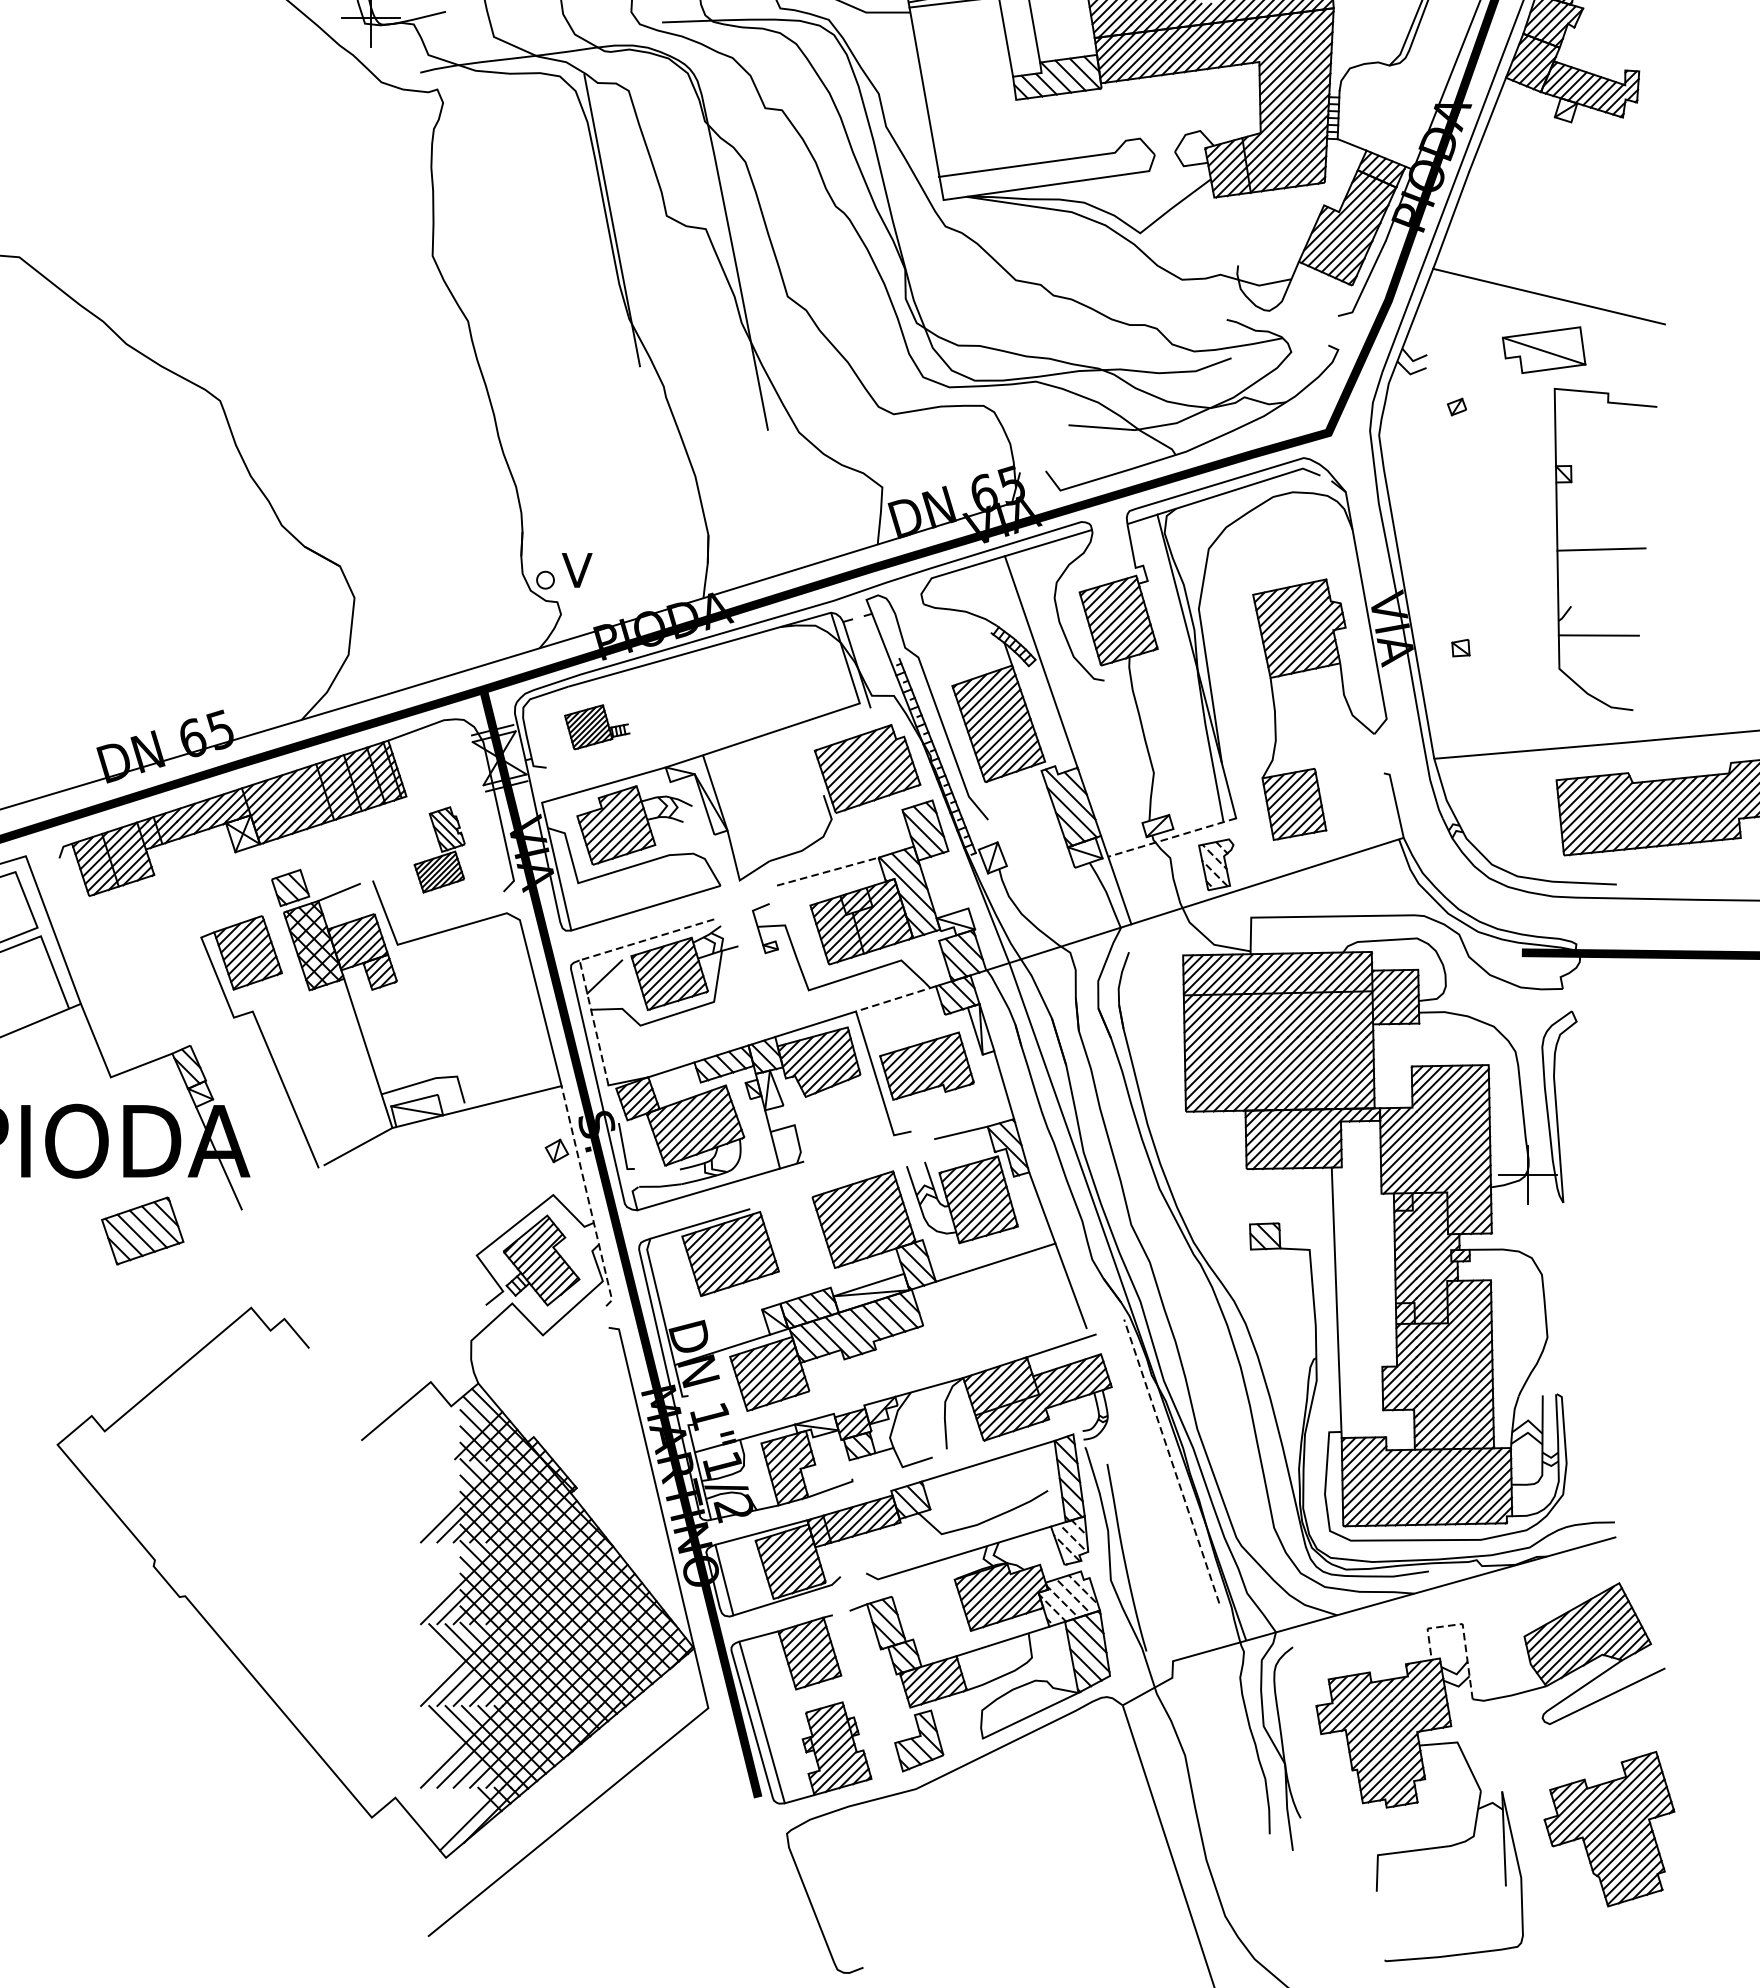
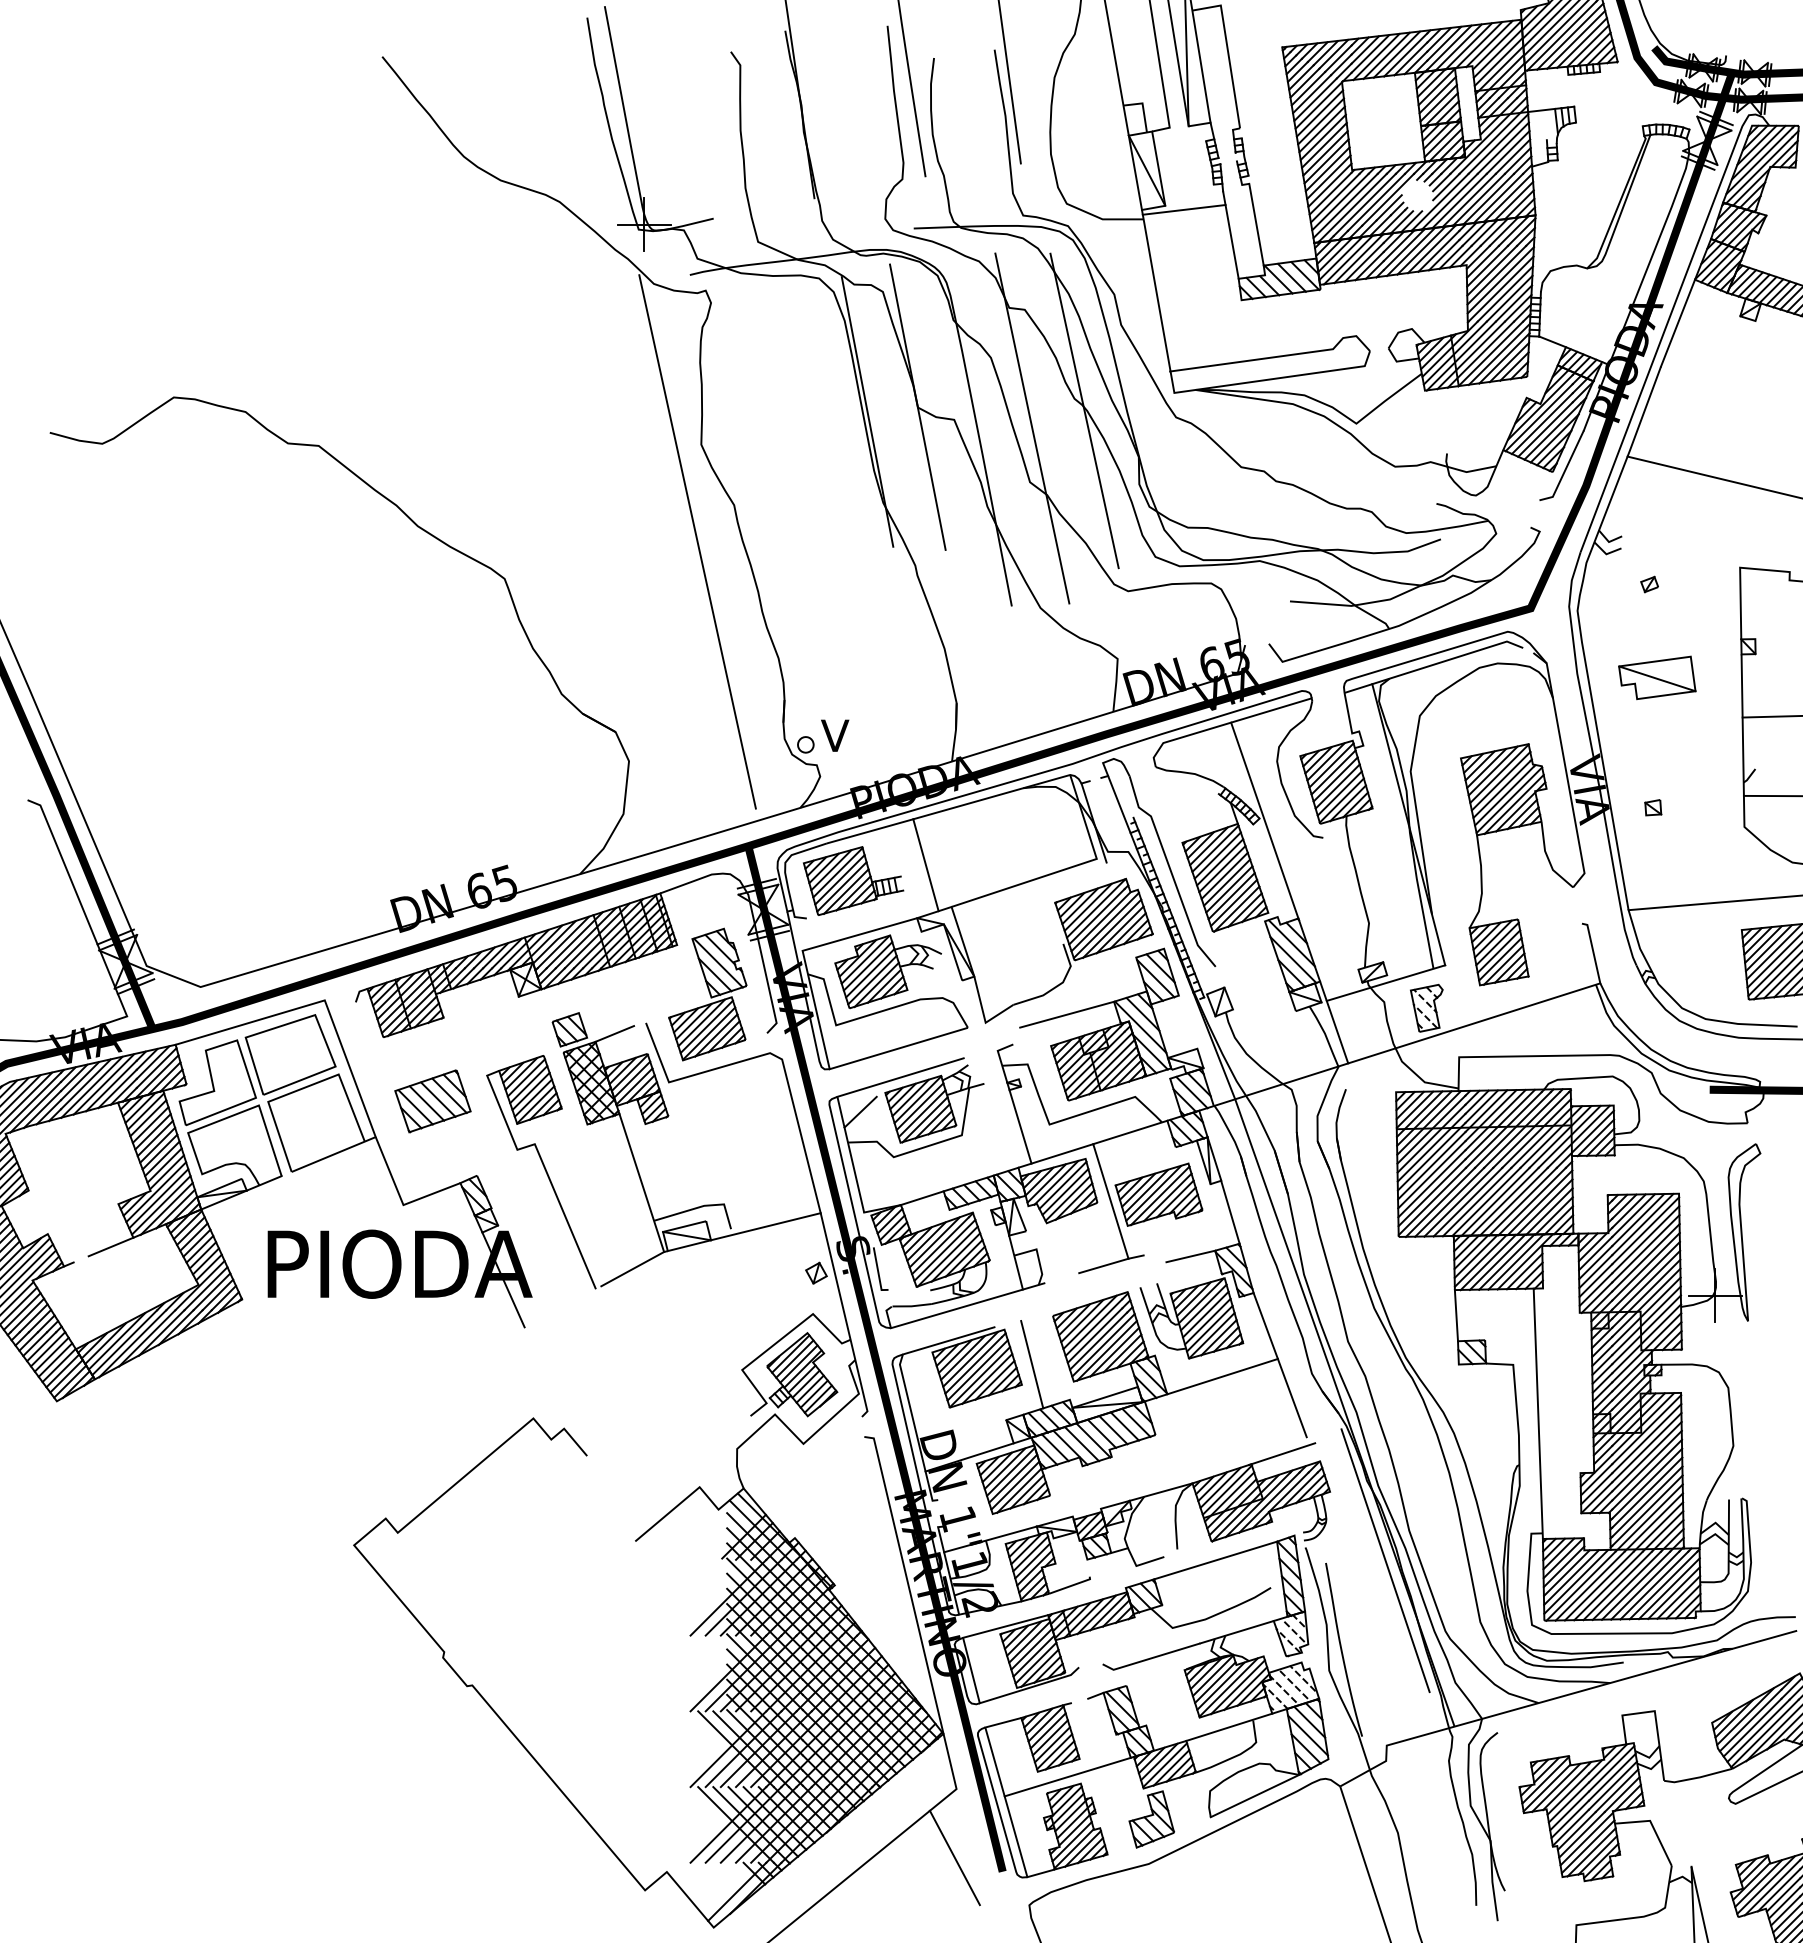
line: (666, 214) -> (917, 406), added
line: (846, 219) -> (1084, 410), added
line: (790, 238) -> (1032, 428), added
part: (1544, 349) -> (1657, 677), moved
line: (428, 360) -> (697, 541), added
line: (674, 710) -> (925, 865), added
part: (597, 726) -> (853, 880), size x1.67
line: (1171, 837) -> (1385, 983), dashed -> solid
part: (439, 849) -> (707, 994), size x1.67
line: (828, 871) -> (1067, 1014), dashed -> solid
line: (587, 957) -> (844, 1094), dashed -> solid
line: (777, 992) -> (1020, 1126), added
line: (896, 998) -> (1130, 1132), dashed -> solid
line: (867, 1142) -> (1103, 1265), added
line: (1247, 1196) -> (1455, 1315), added
line: (588, 1197) -> (845, 1316), dashed -> solid
part: (142, 1231) -> (432, 1101), moved
line: (790, 1249) -> (1032, 1364), added
line: (1171, 1461) -> (1385, 1560), dashed -> solid
line: (1463, 1627) -> (1655, 1714), dashed -> solid
line: (828, 1694) -> (1067, 1776), added
line: (706, 1782) -> (954, 1857), added

